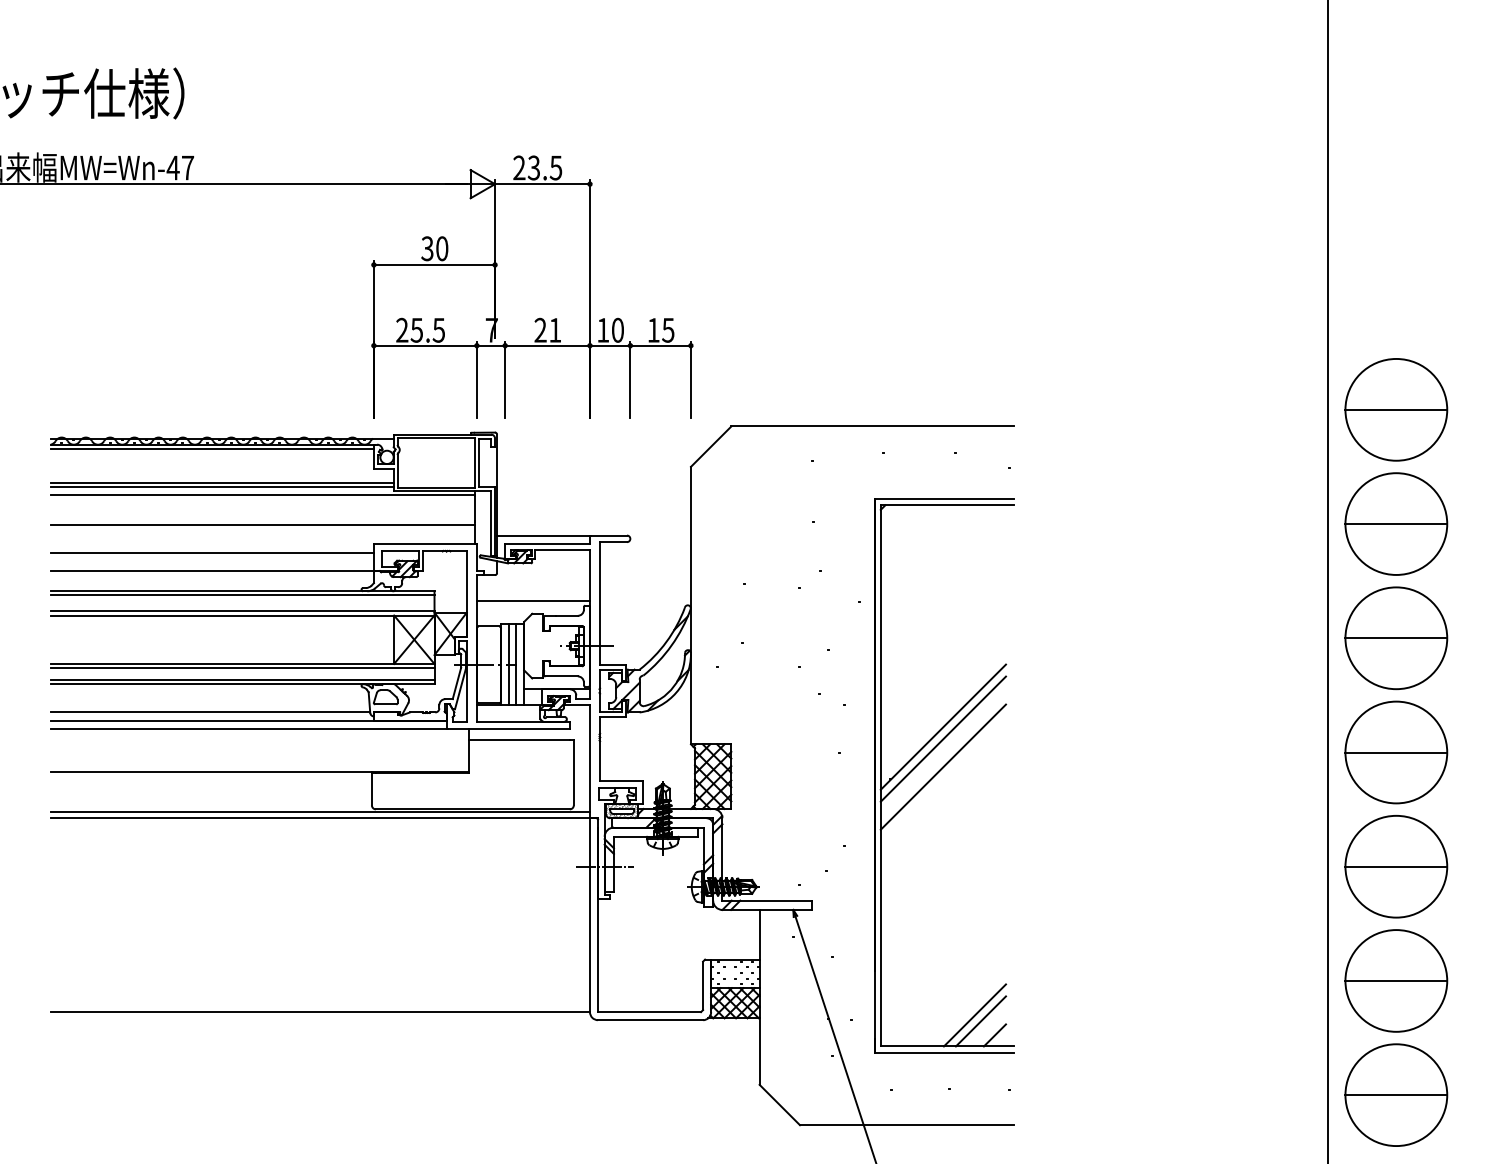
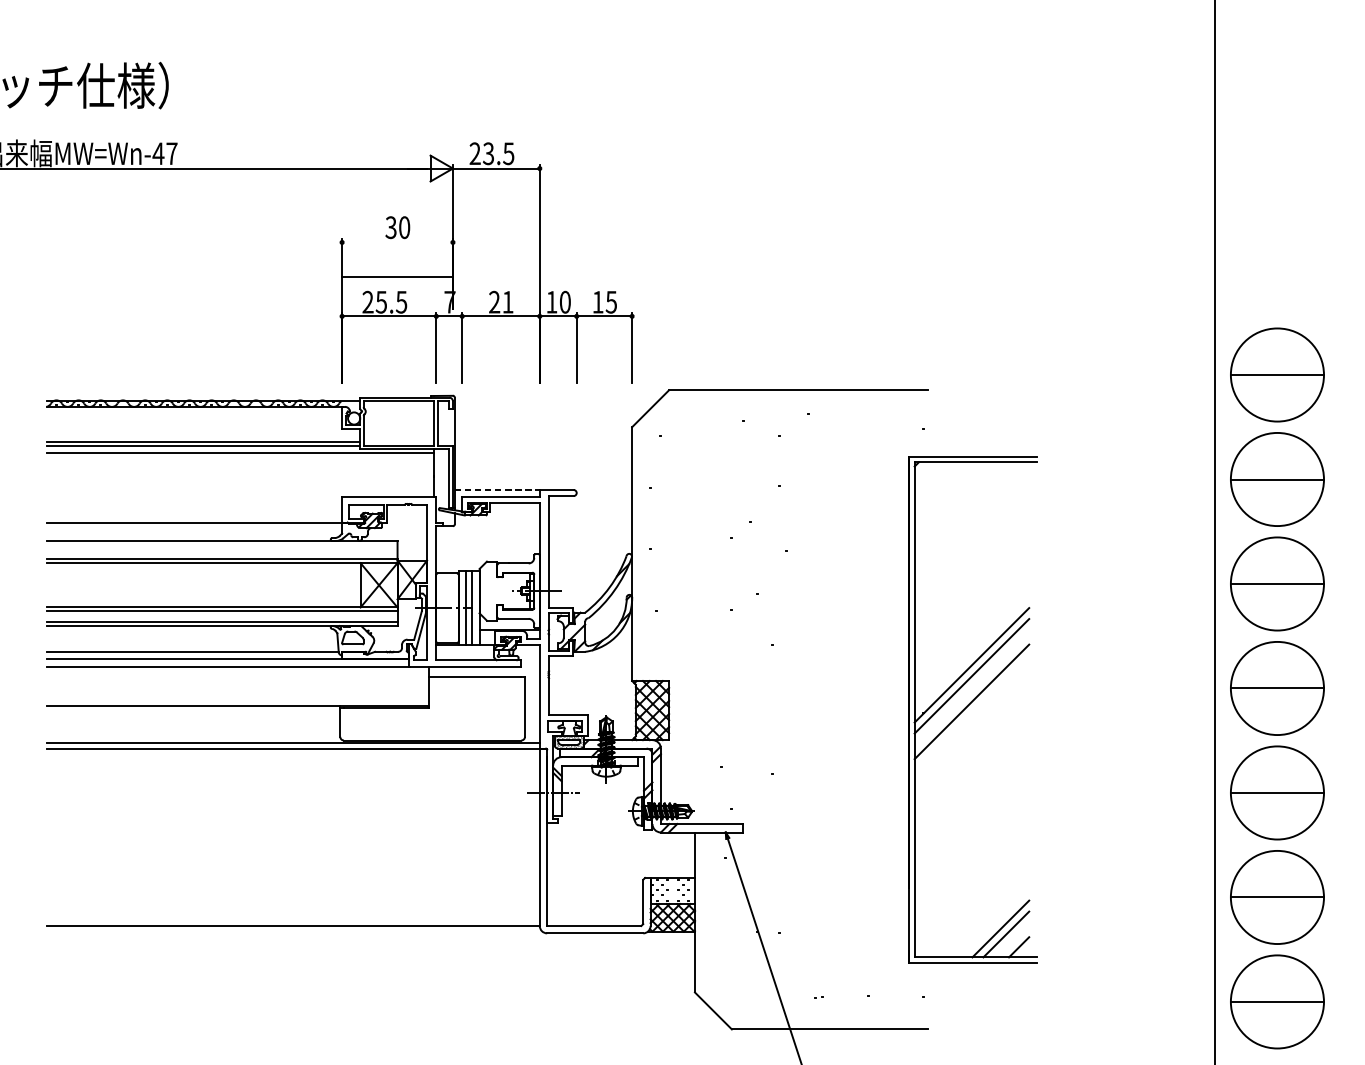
line: (434, 264) -> (397, 276), moved
line: (211, 448) -> (193, 410), removed
line: (262, 525) -> (240, 480), removed
line: (544, 535) -> (498, 489), solid -> dashed
line: (211, 552) -> (193, 505), removed
line: (242, 595) -> (221, 544), removed
line: (533, 600) -> (488, 549), removed
part: (944, 775) -> (972, 709), moved

